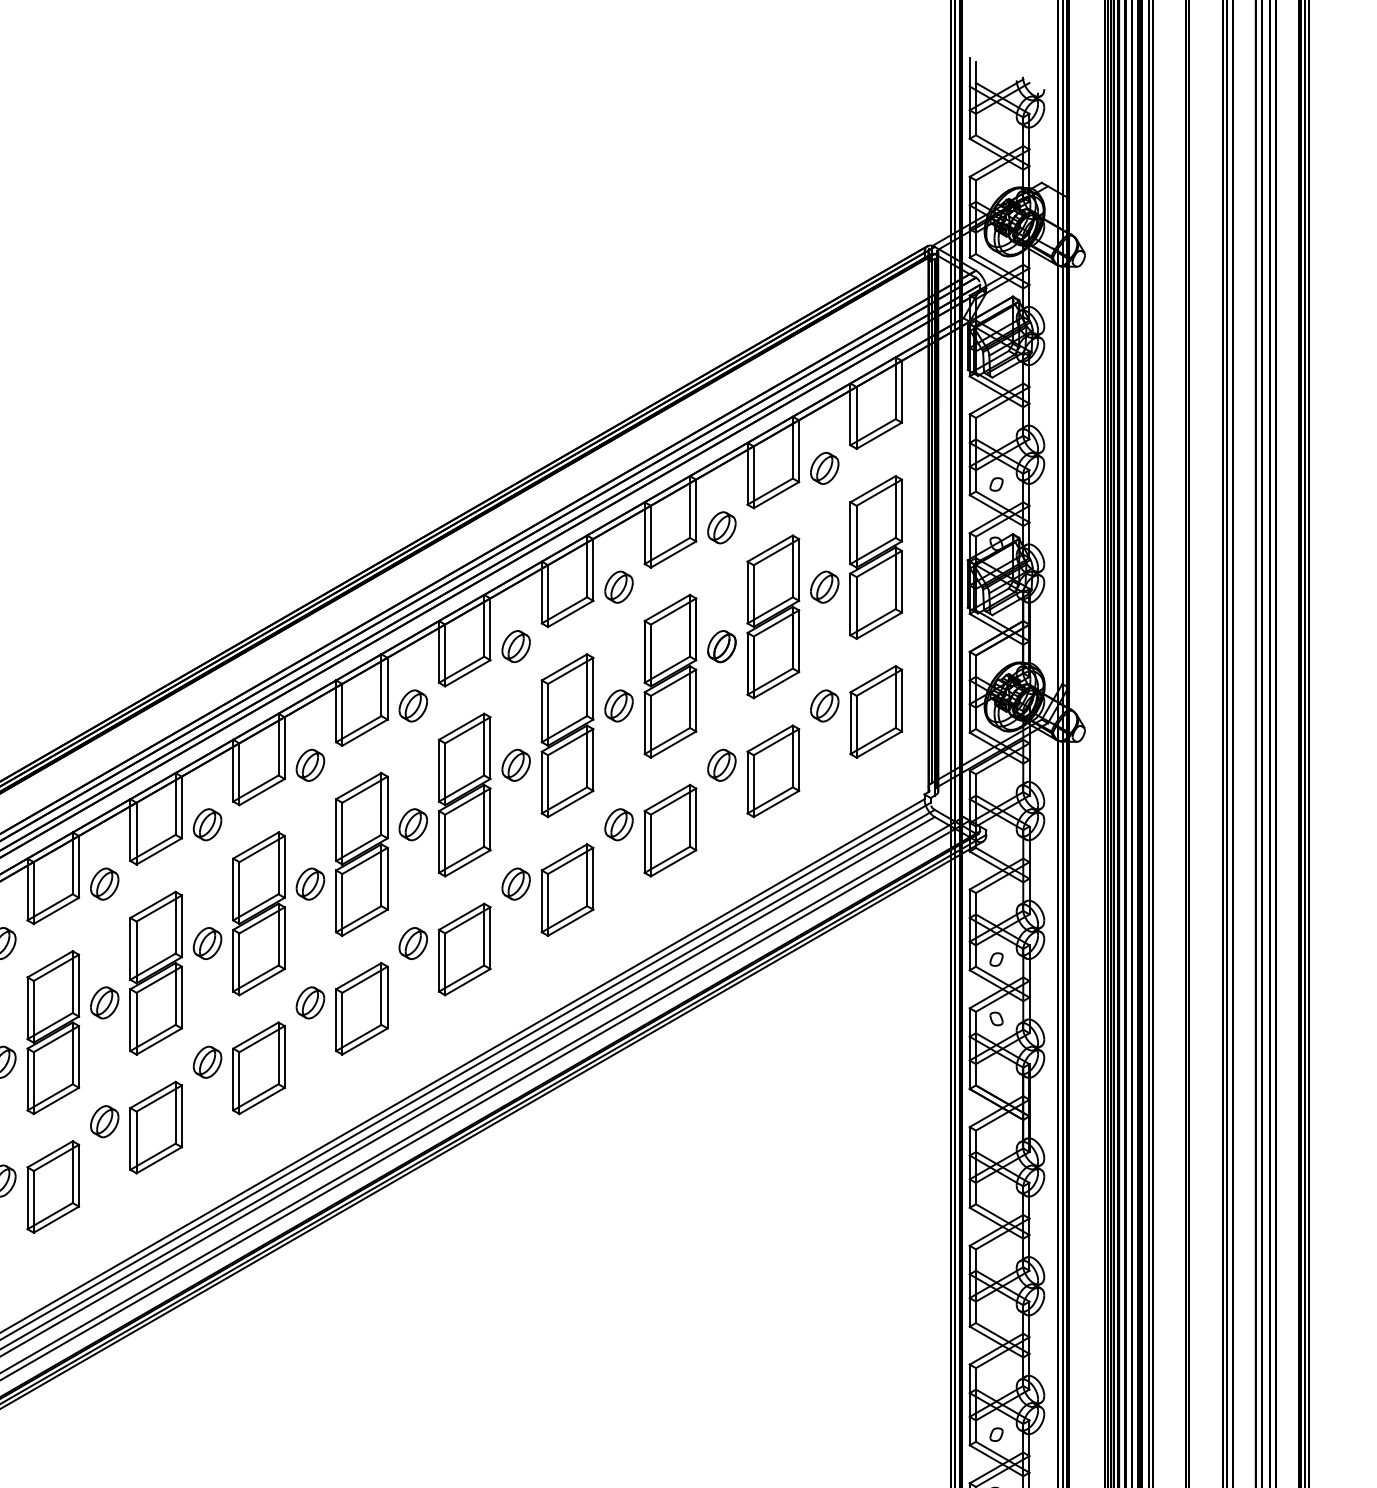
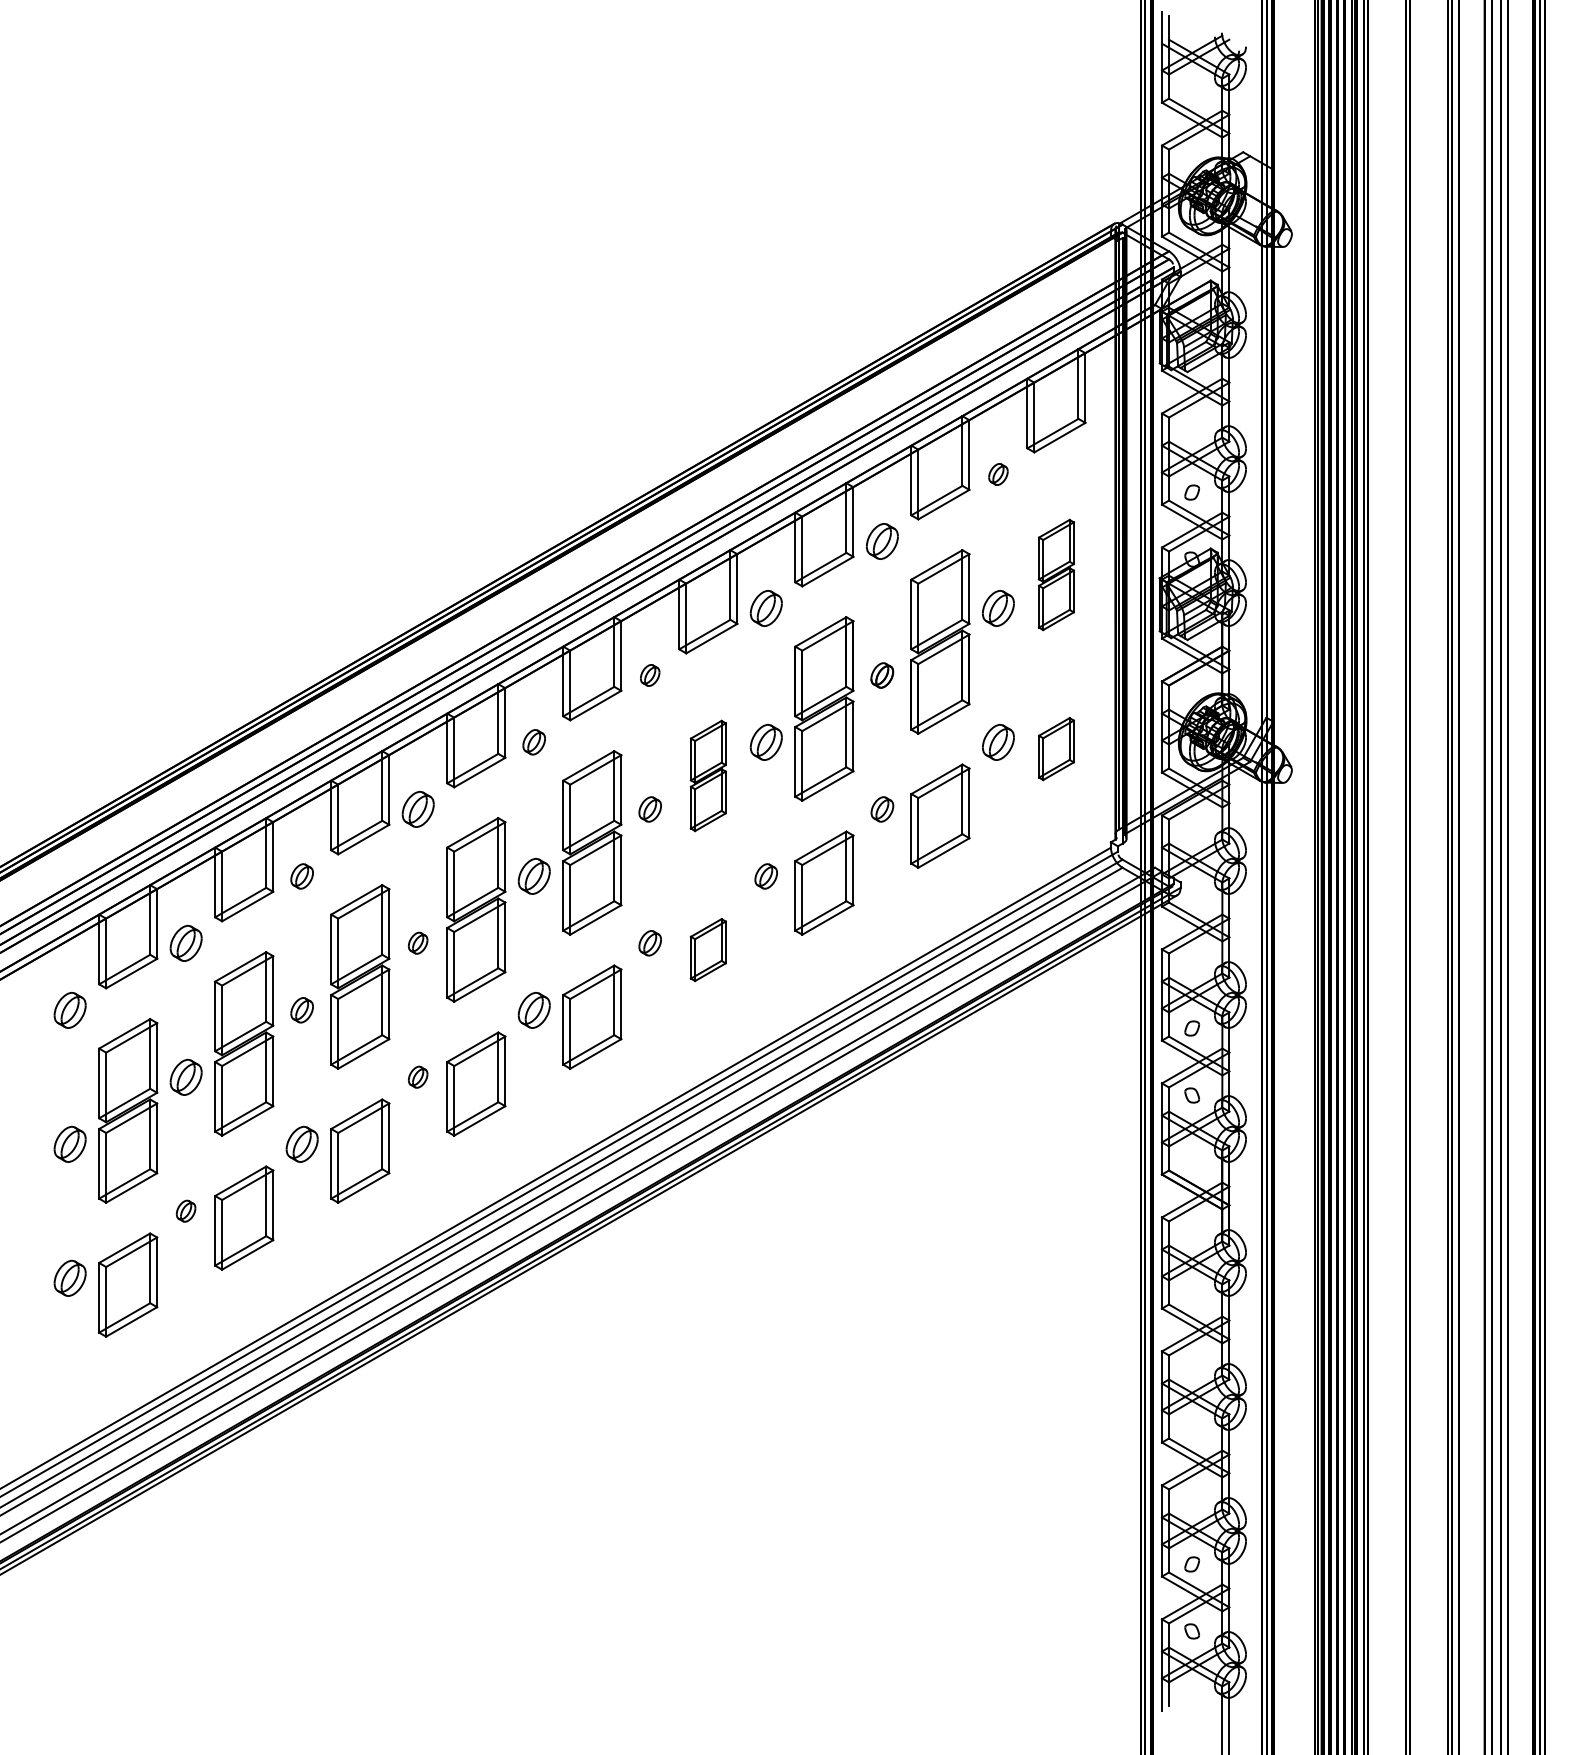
part: (824, 468) -> (998, 474), size x0.6
part: (876, 557) -> (1056, 574), size x0.6
part: (515, 646) -> (649, 675), size x0.6
part: (721, 646) -> (881, 675), size x0.7
part: (412, 705) -> (533, 741), size x0.7
part: (876, 711) -> (1056, 748), size x0.6
part: (567, 735) -> (708, 775), size x0.6
part: (515, 765) -> (649, 809), size x0.7
part: (722, 765) -> (882, 809), size x0.7
part: (206, 824) -> (301, 876), size x0.7
part: (618, 824) -> (765, 876), size x0.7
part: (309, 883) -> (417, 942), size x0.6
part: (515, 883) -> (649, 942), size x0.7
part: (567, 889) -> (708, 949), size x0.6
part: (206, 942) -> (301, 1009), size x0.7
part: (309, 1002) -> (417, 1076), size x0.6
part: (104, 1120) -> (185, 1210), size x0.6

